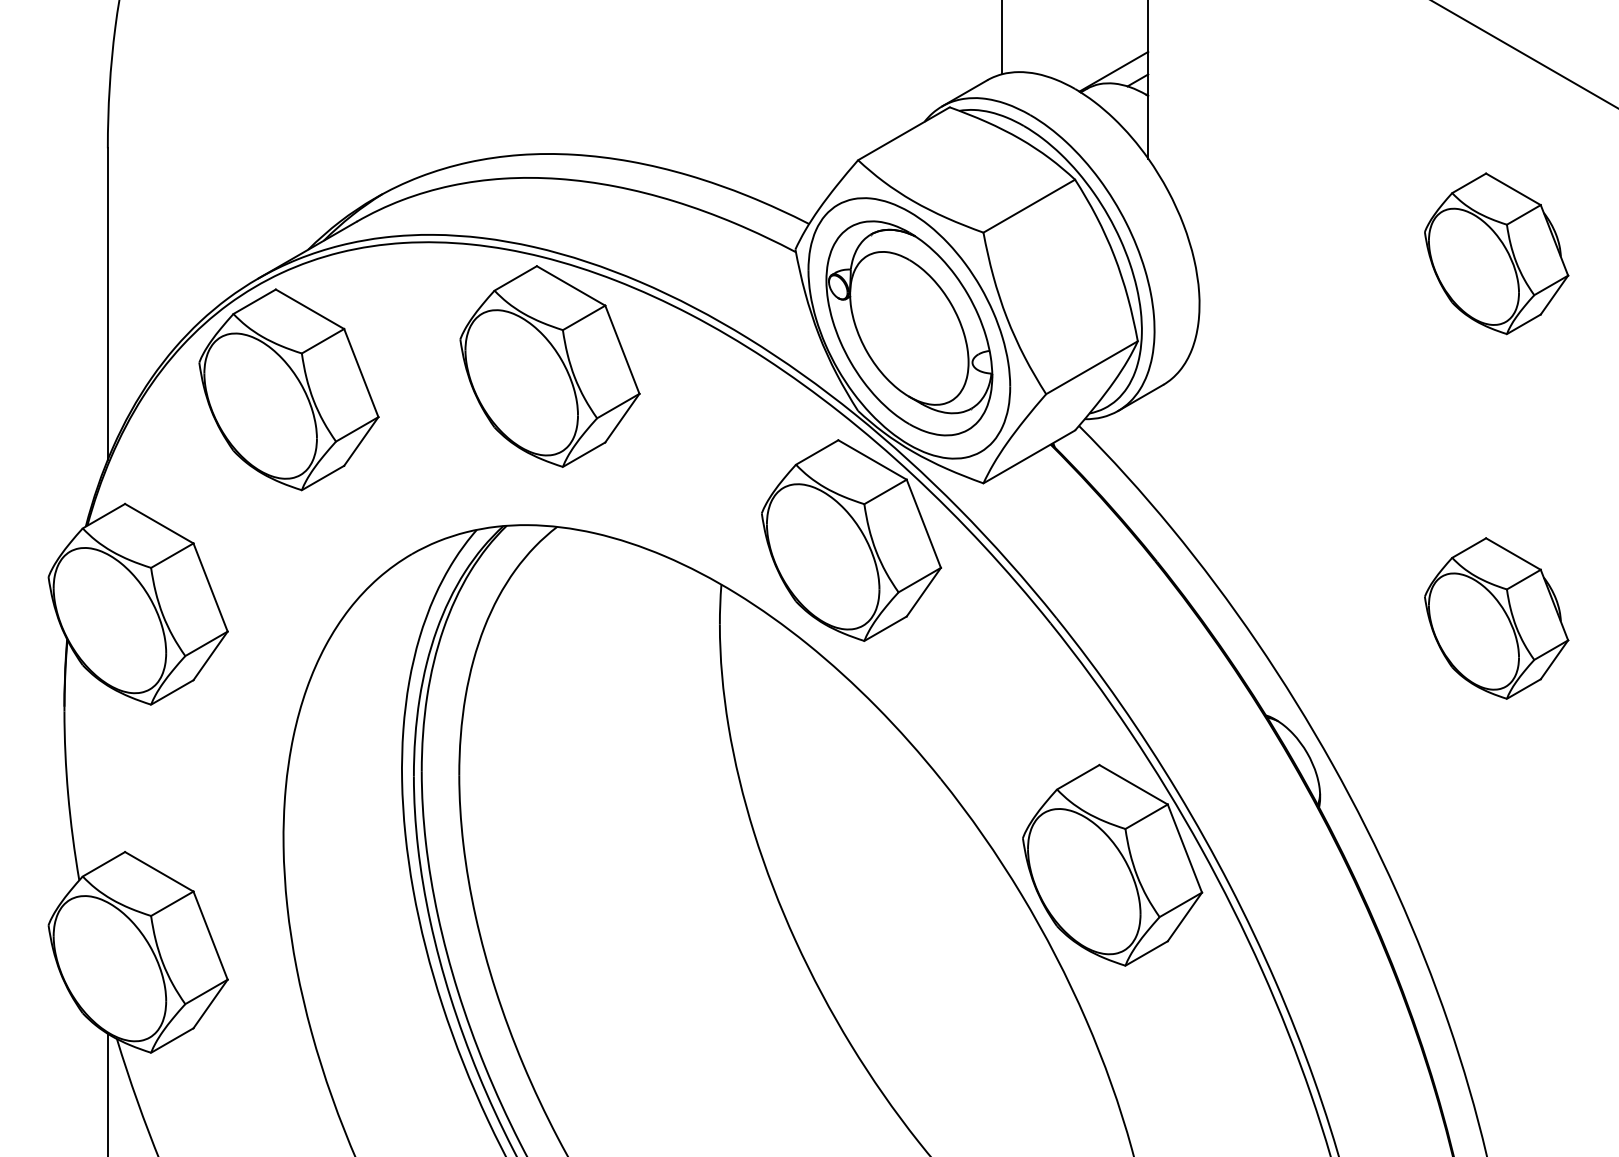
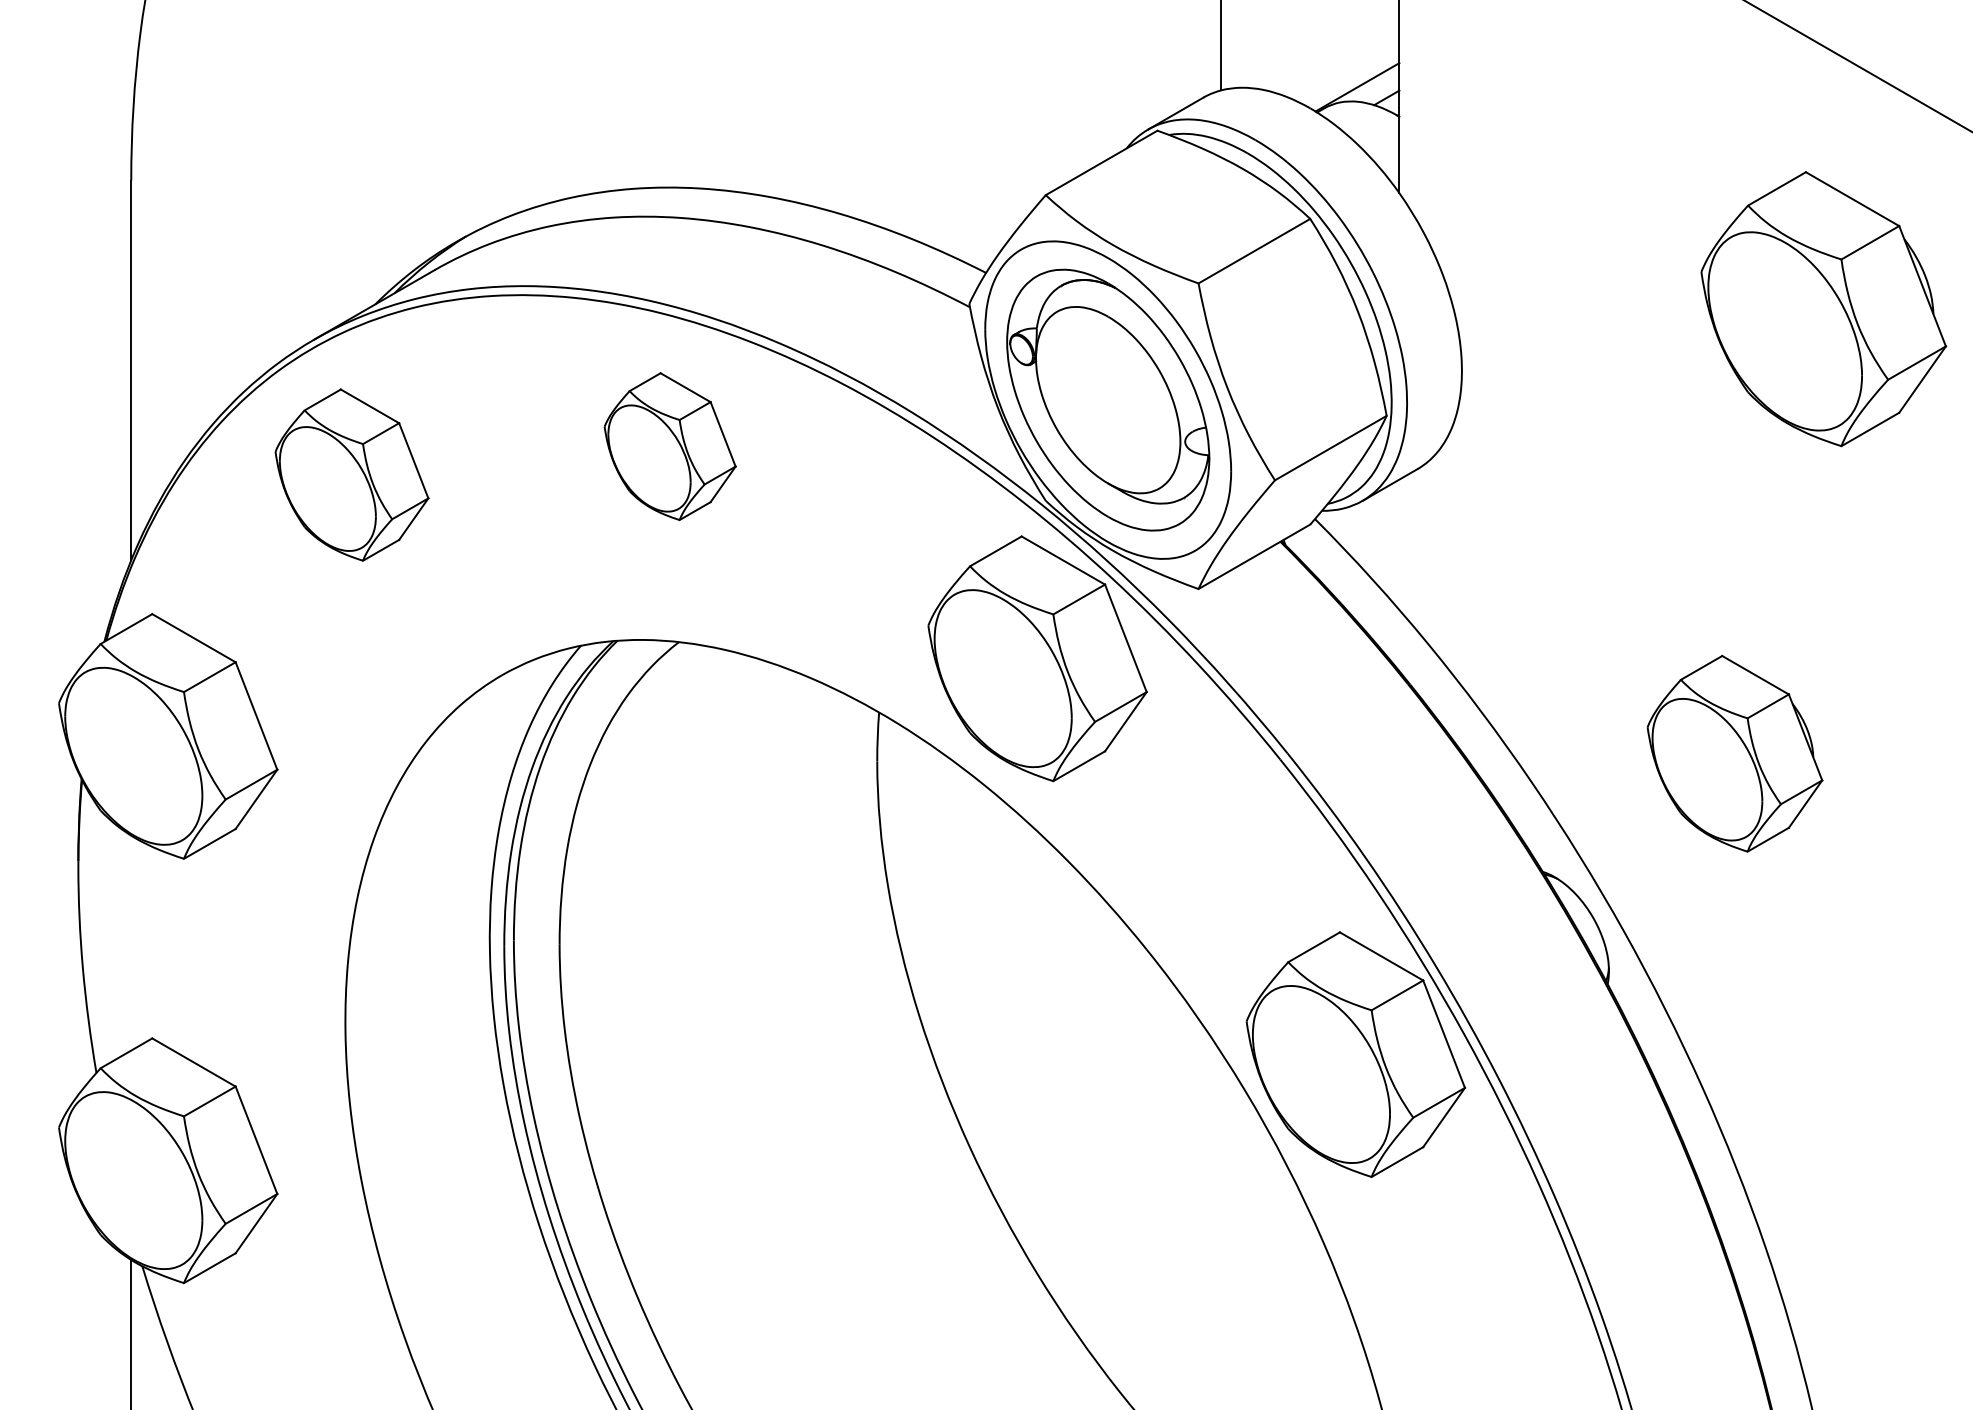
part: (1496, 253) -> (1823, 308), size x1.4
part: (549, 366) -> (669, 446), size x0.6
part: (288, 389) -> (351, 474), size x0.7
part: (1496, 618) -> (1734, 753), moved

